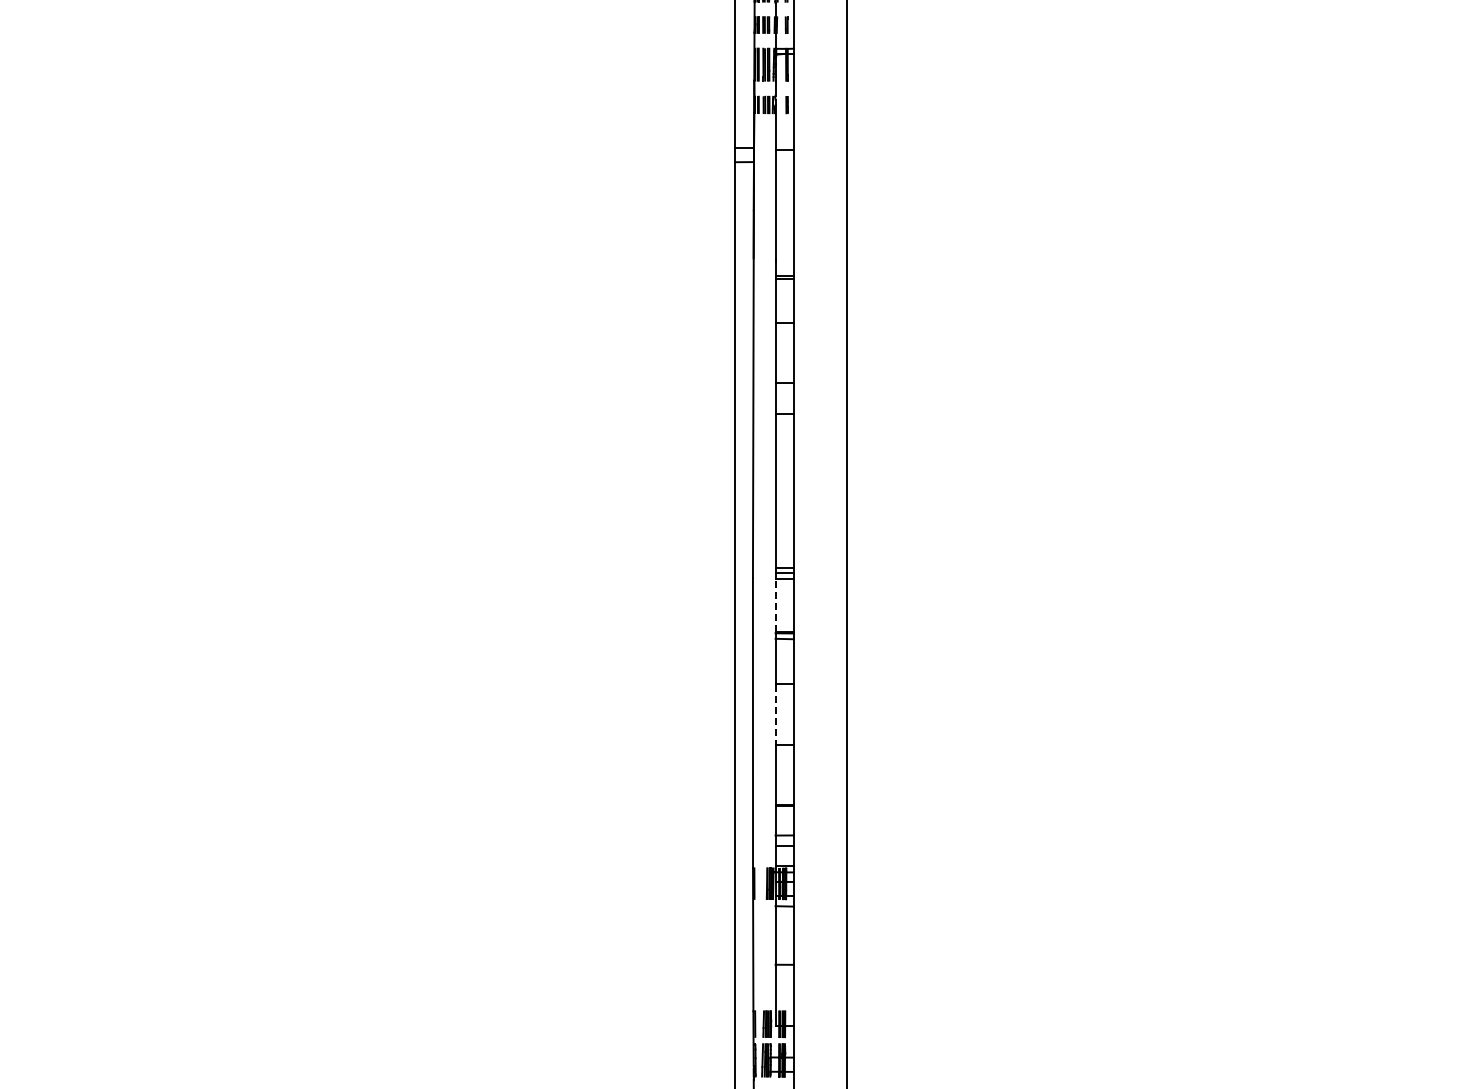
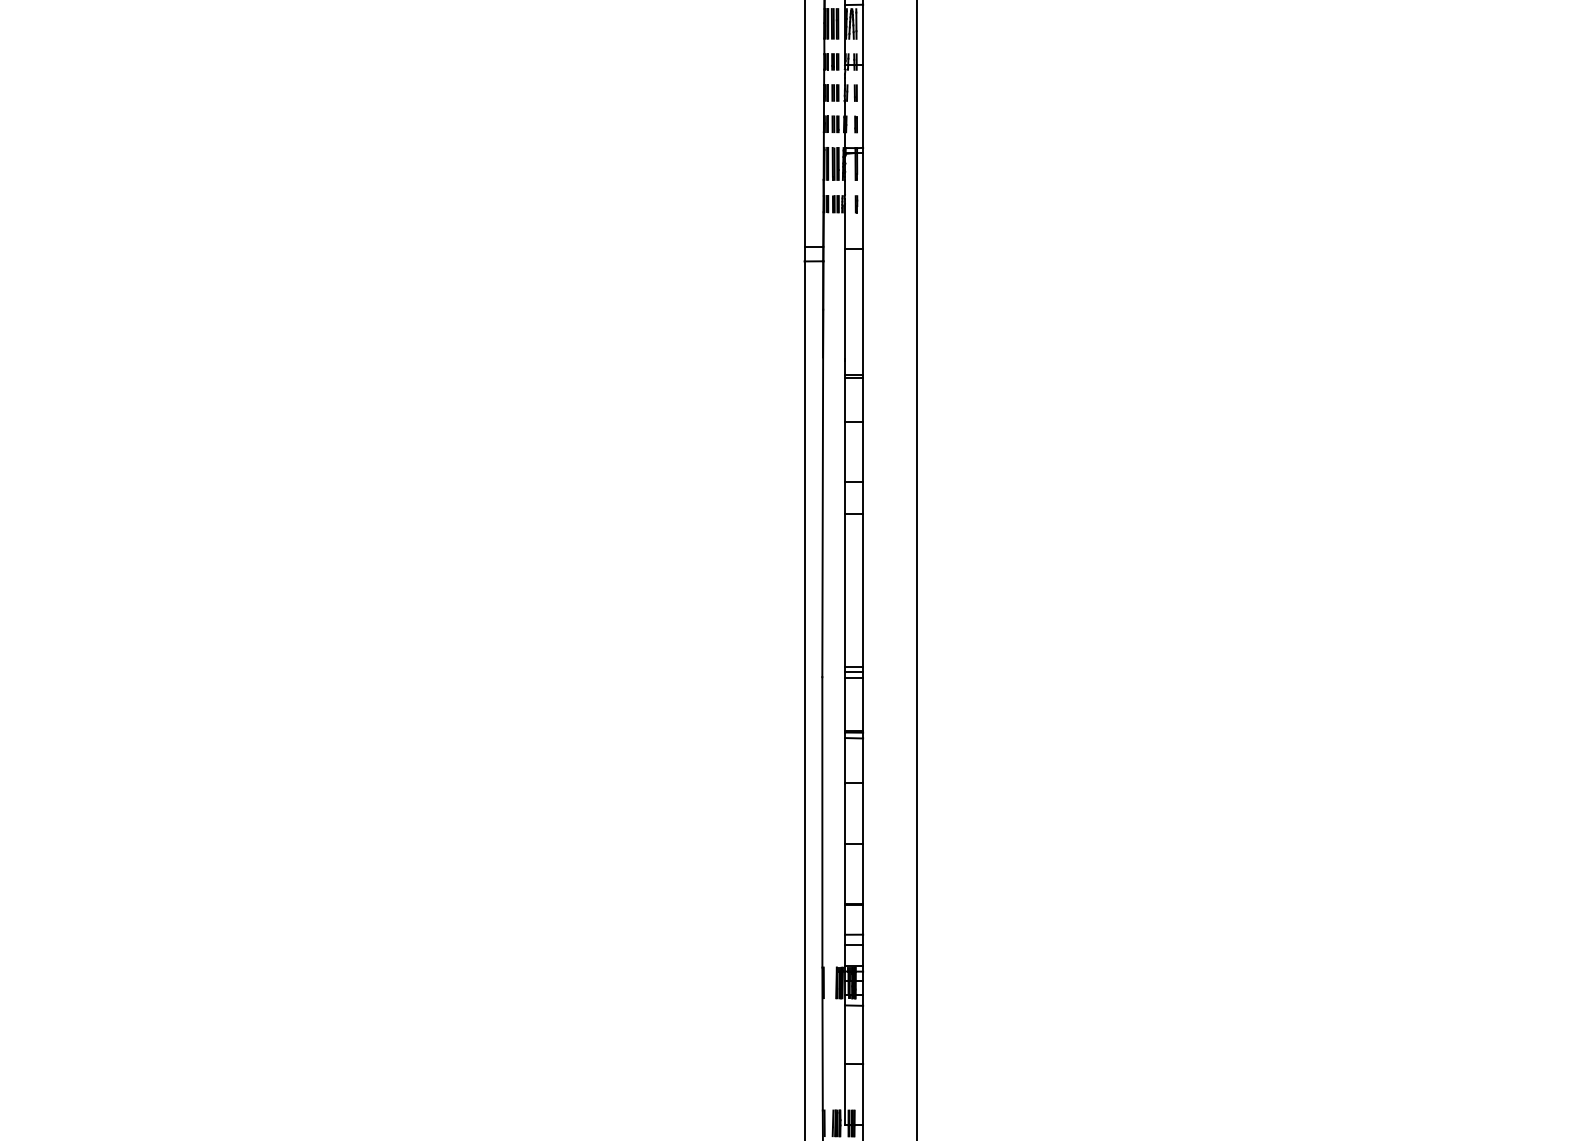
line: (775, 605) -> (844, 704), dashed -> solid
line: (775, 714) -> (844, 813), dashed -> solid

